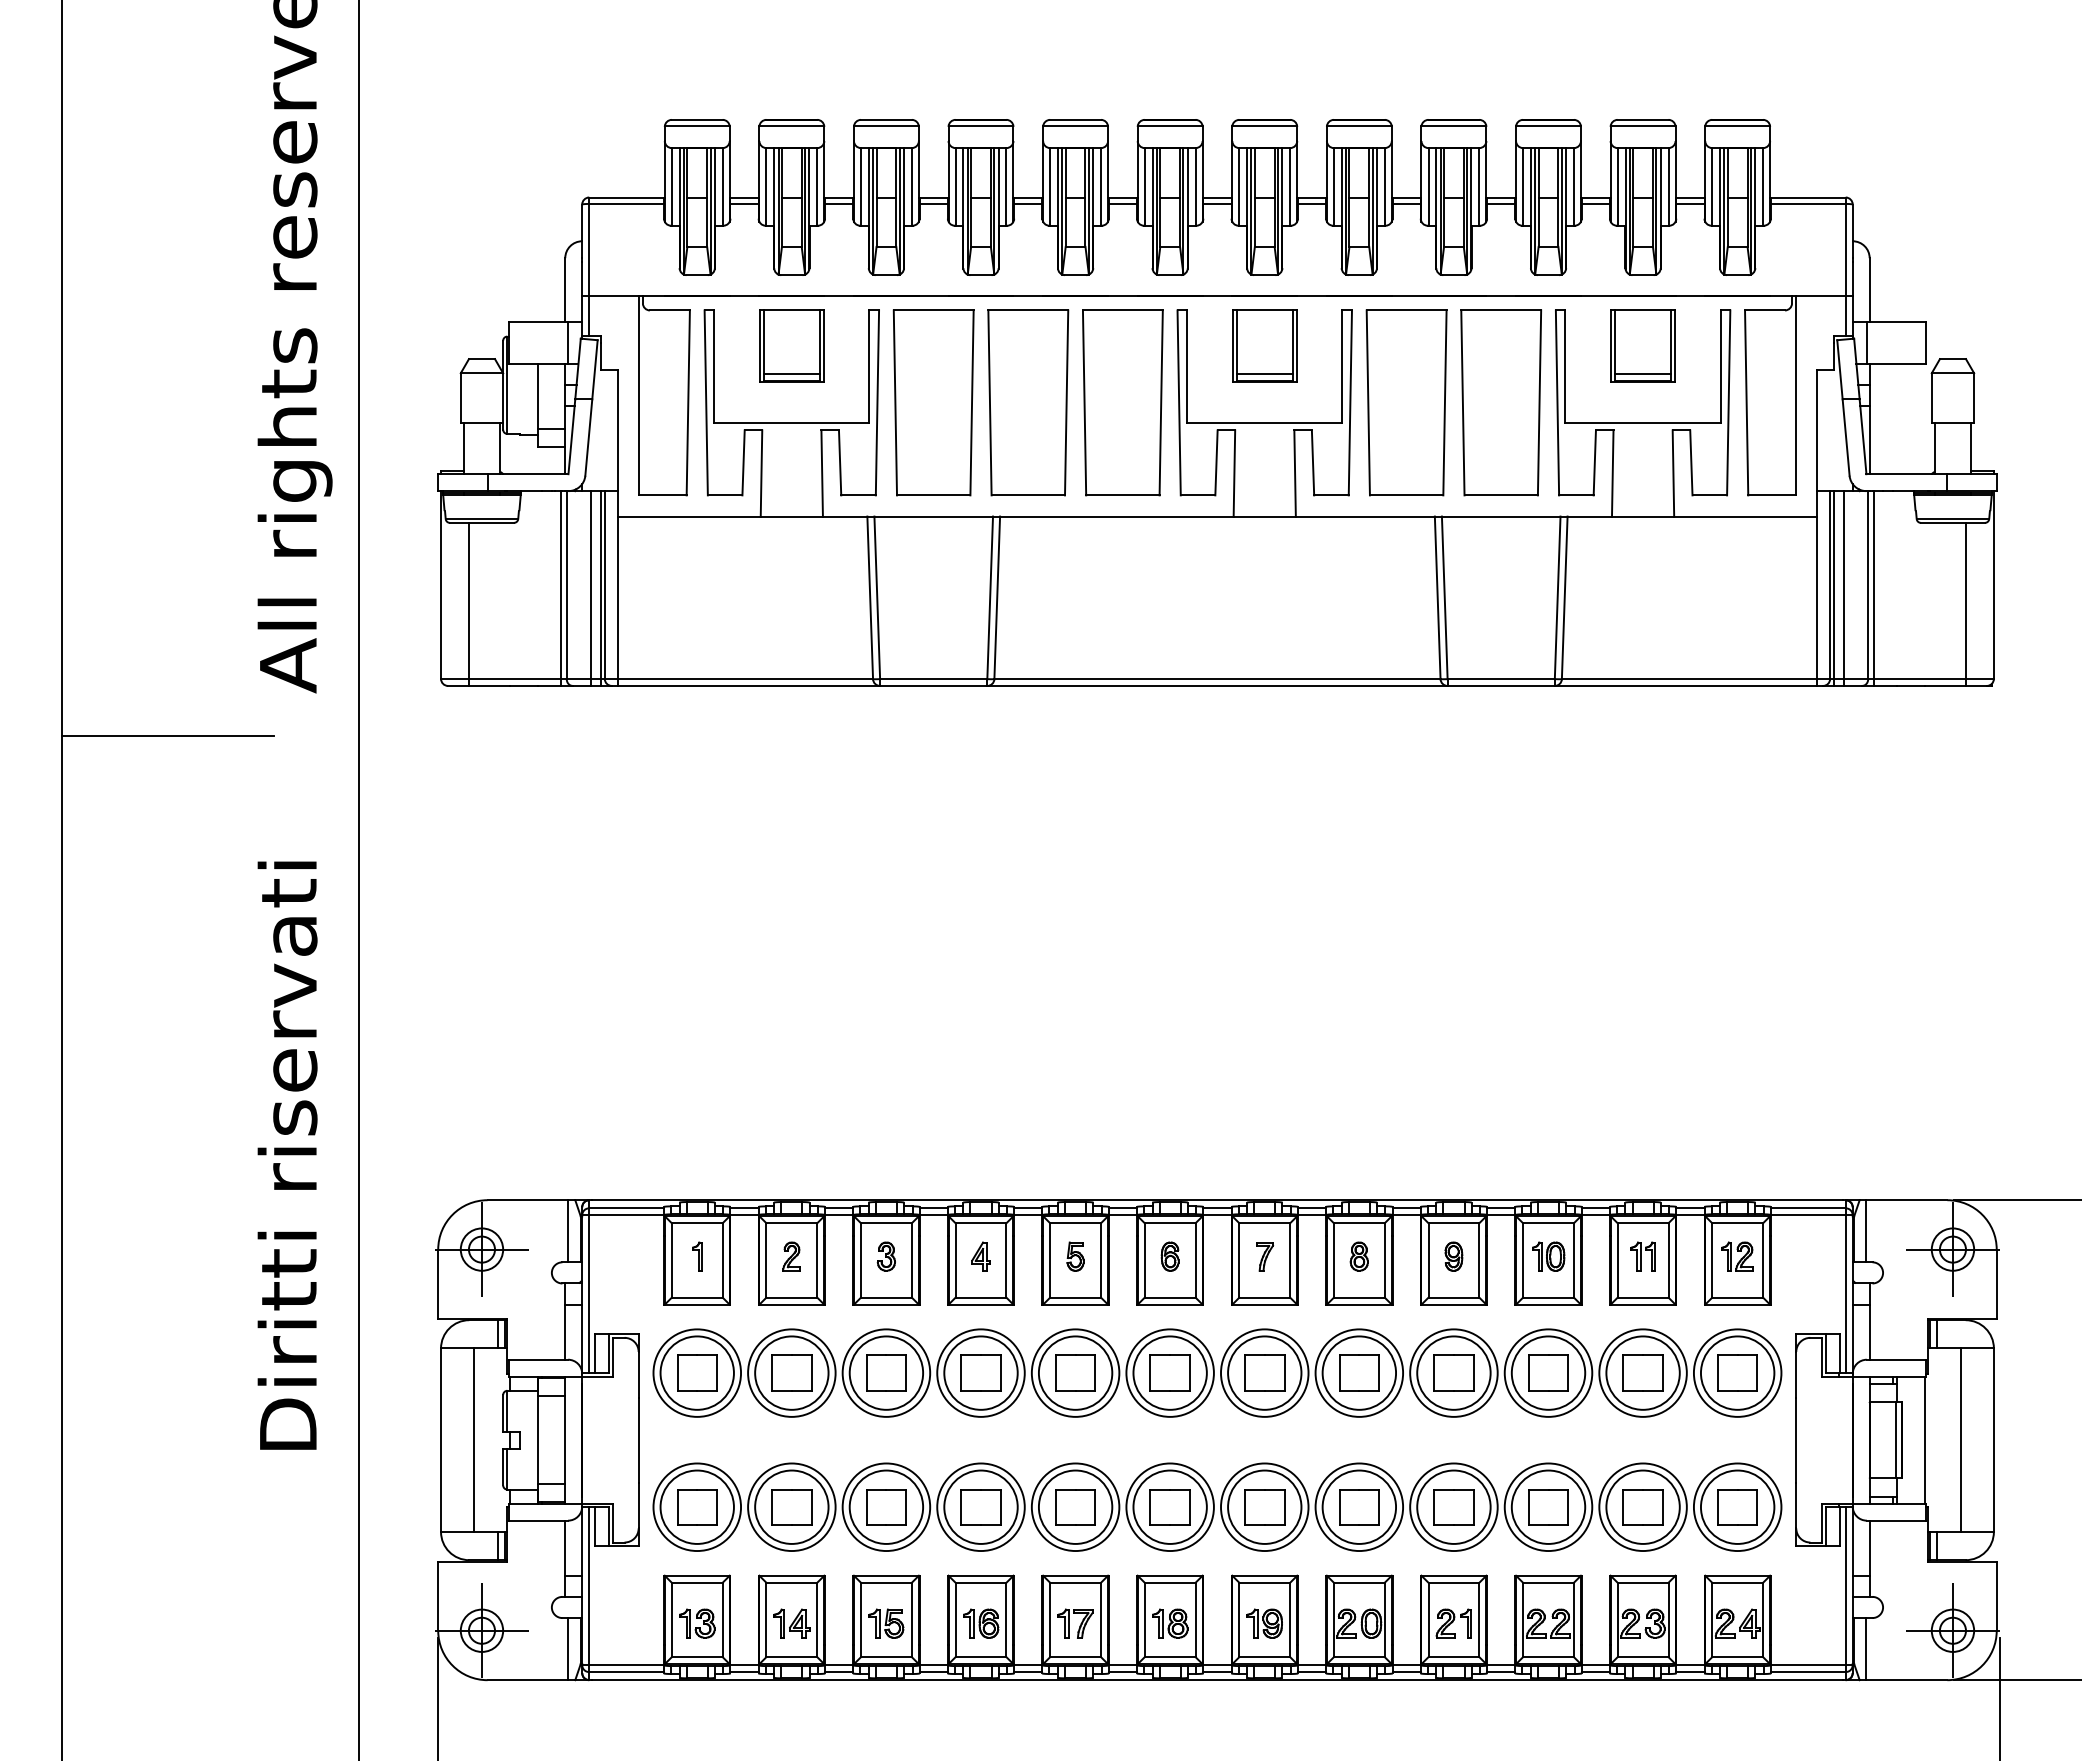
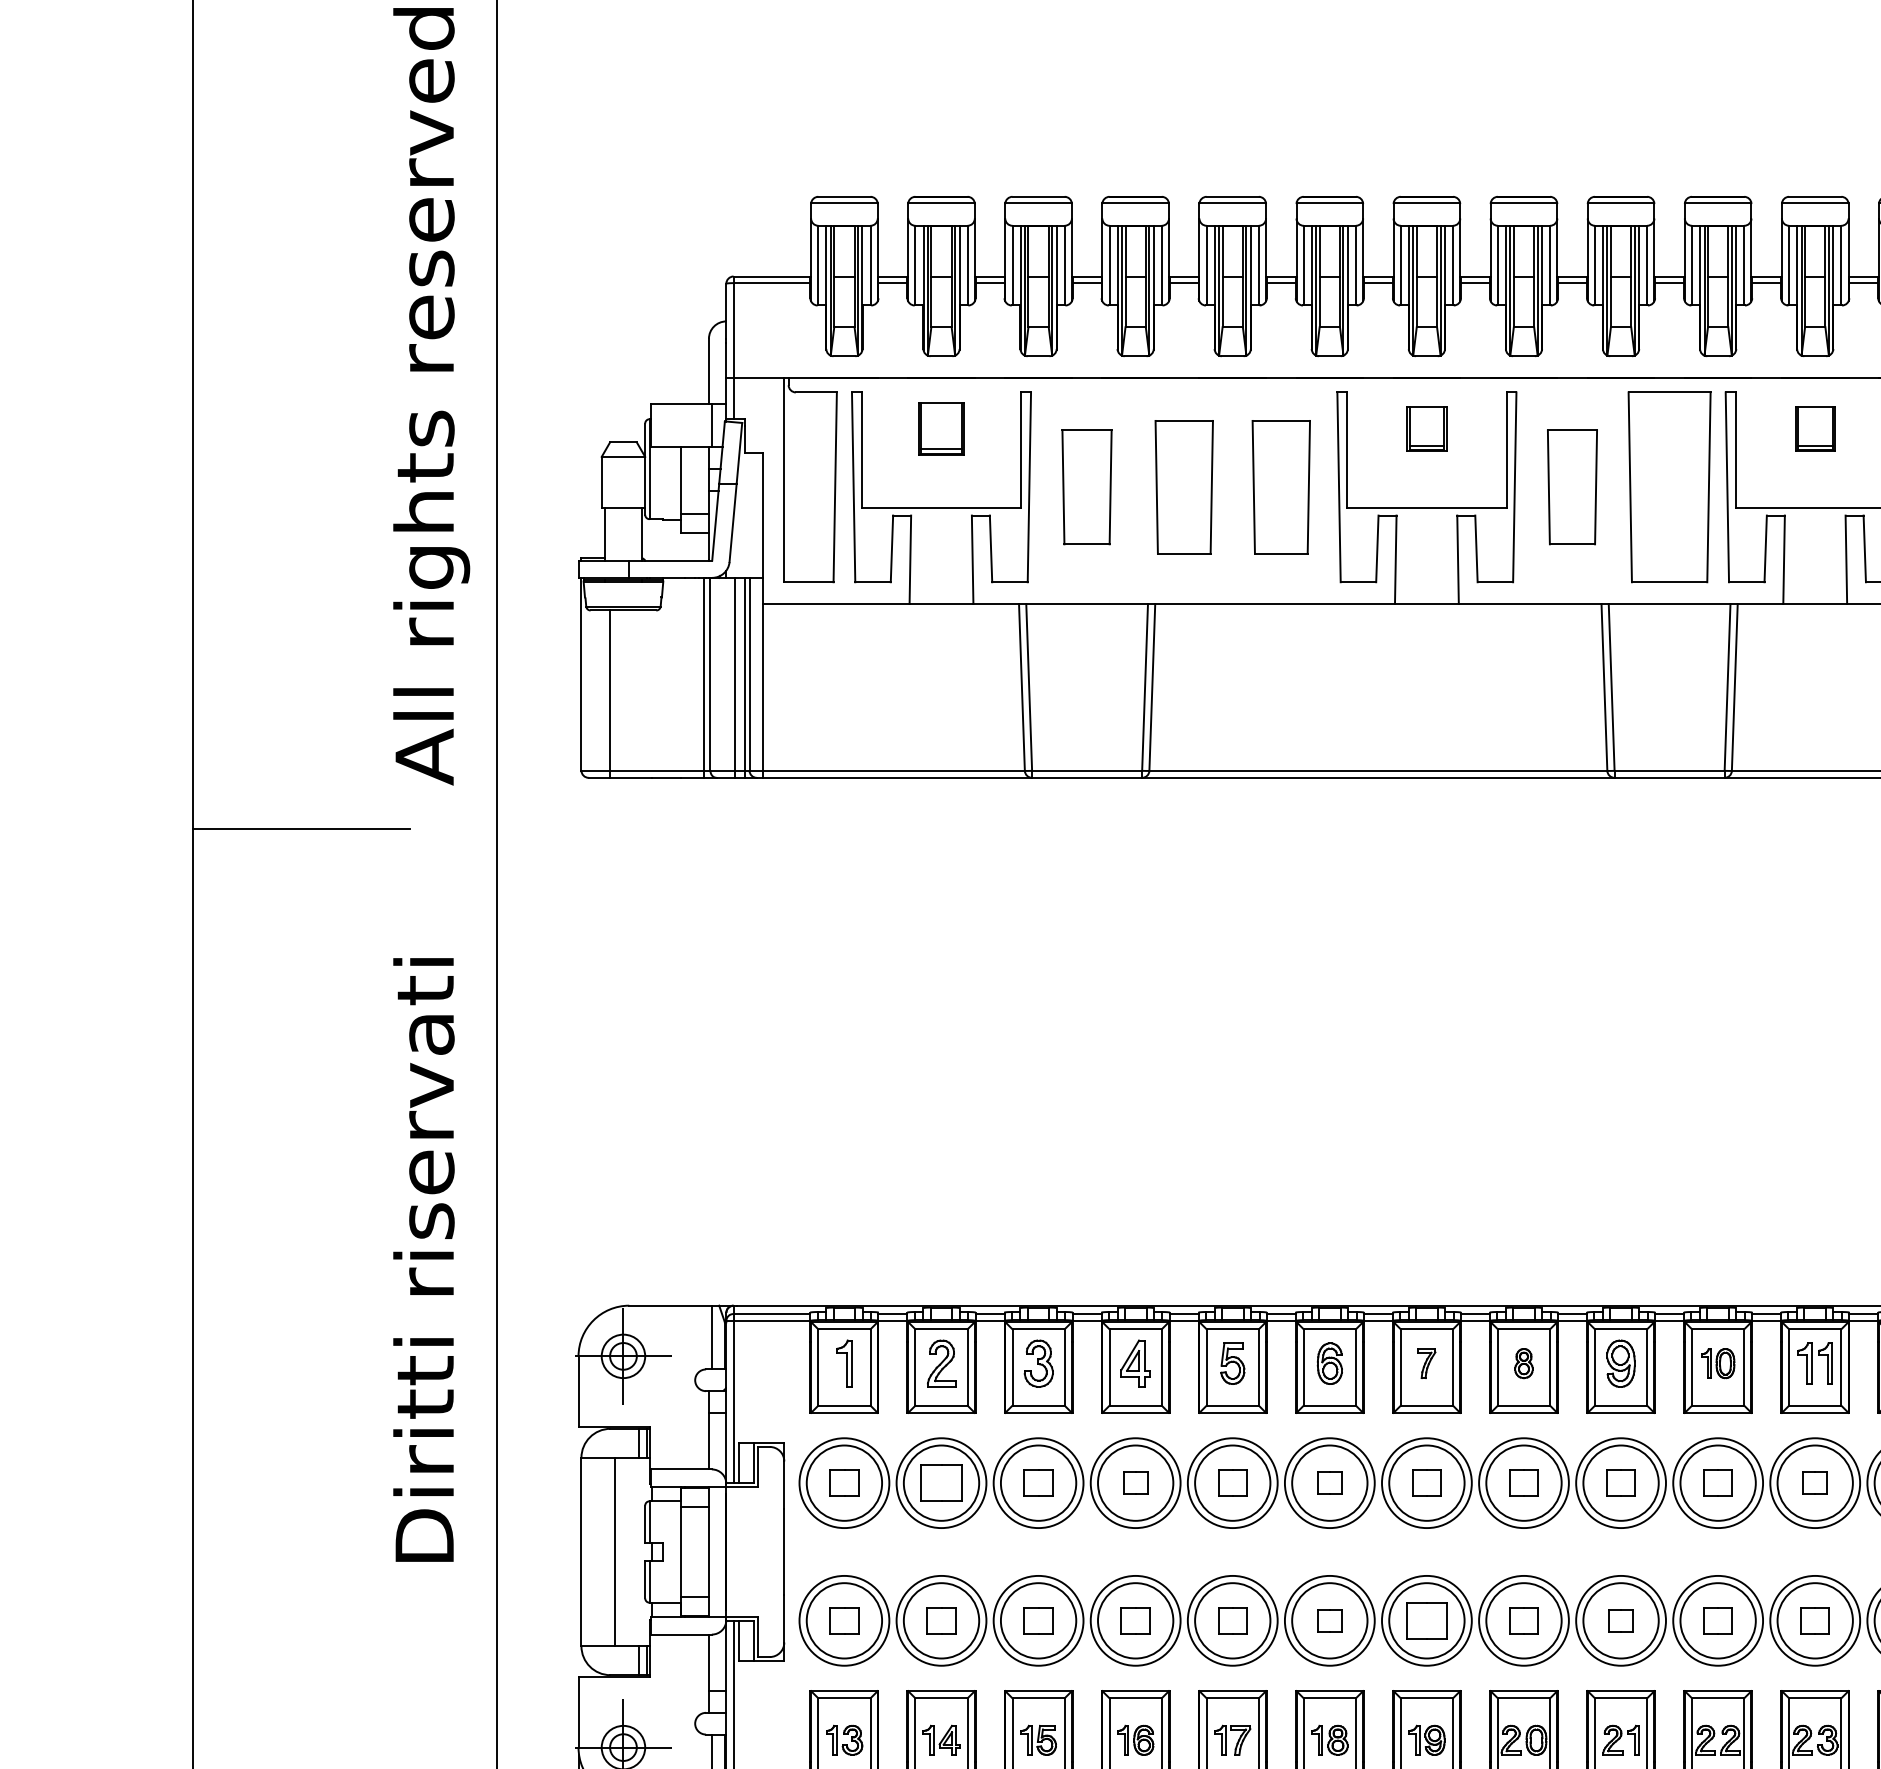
part: (791, 345) -> (941, 428), size x0.7
part: (1264, 345) -> (1426, 428), size x0.6
part: (1642, 345) -> (1814, 428), size x0.6
part: (933, 402) -> (1086, 486), size x0.6
part: (1028, 402) -> (1184, 486), size x0.7
part: (1122, 402) -> (1280, 486), size x0.7
part: (1406, 402) -> (1572, 486), size x0.6
part: (697, 1256) -> (844, 1363), size x1.6
part: (791, 1256) -> (941, 1363), size x1.6
part: (885, 1256) -> (1037, 1363), size x1.6
part: (980, 1256) -> (1135, 1363), size x1.6
part: (1075, 1256) -> (1232, 1363), size x1.4
part: (1169, 1256) -> (1329, 1363), size x1.4
part: (1453, 1256) -> (1620, 1363), size x1.6
part: (1642, 1256) -> (1814, 1363), size x1.4
part: (697, 1372) -> (844, 1482), size x0.7
part: (886, 1372) -> (1038, 1482), size x0.7
part: (980, 1372) -> (1135, 1482), size x0.6
part: (1075, 1372) -> (1232, 1482), size x0.7
part: (1169, 1372) -> (1329, 1482), size x0.6
part: (1264, 1372) -> (1426, 1482), size x0.7
part: (1359, 1372) -> (1524, 1482), size x0.7
part: (1453, 1372) -> (1620, 1482), size x0.7
part: (1548, 1372) -> (1718, 1482), size x0.7
part: (1642, 1372) -> (1814, 1482), size x0.6
part: (697, 1507) -> (844, 1621), size x0.7
part: (791, 1507) -> (941, 1621), size x0.7
part: (886, 1507) -> (1038, 1621), size x0.7
part: (980, 1507) -> (1135, 1621), size x0.7
part: (1075, 1507) -> (1232, 1621), size x0.7
part: (1169, 1507) -> (1329, 1621), size x0.6
part: (1359, 1507) -> (1524, 1621), size x0.7
part: (1453, 1507) -> (1620, 1621), size x0.6
part: (1548, 1507) -> (1718, 1621), size x0.7
part: (1642, 1507) -> (1814, 1621), size x0.7

